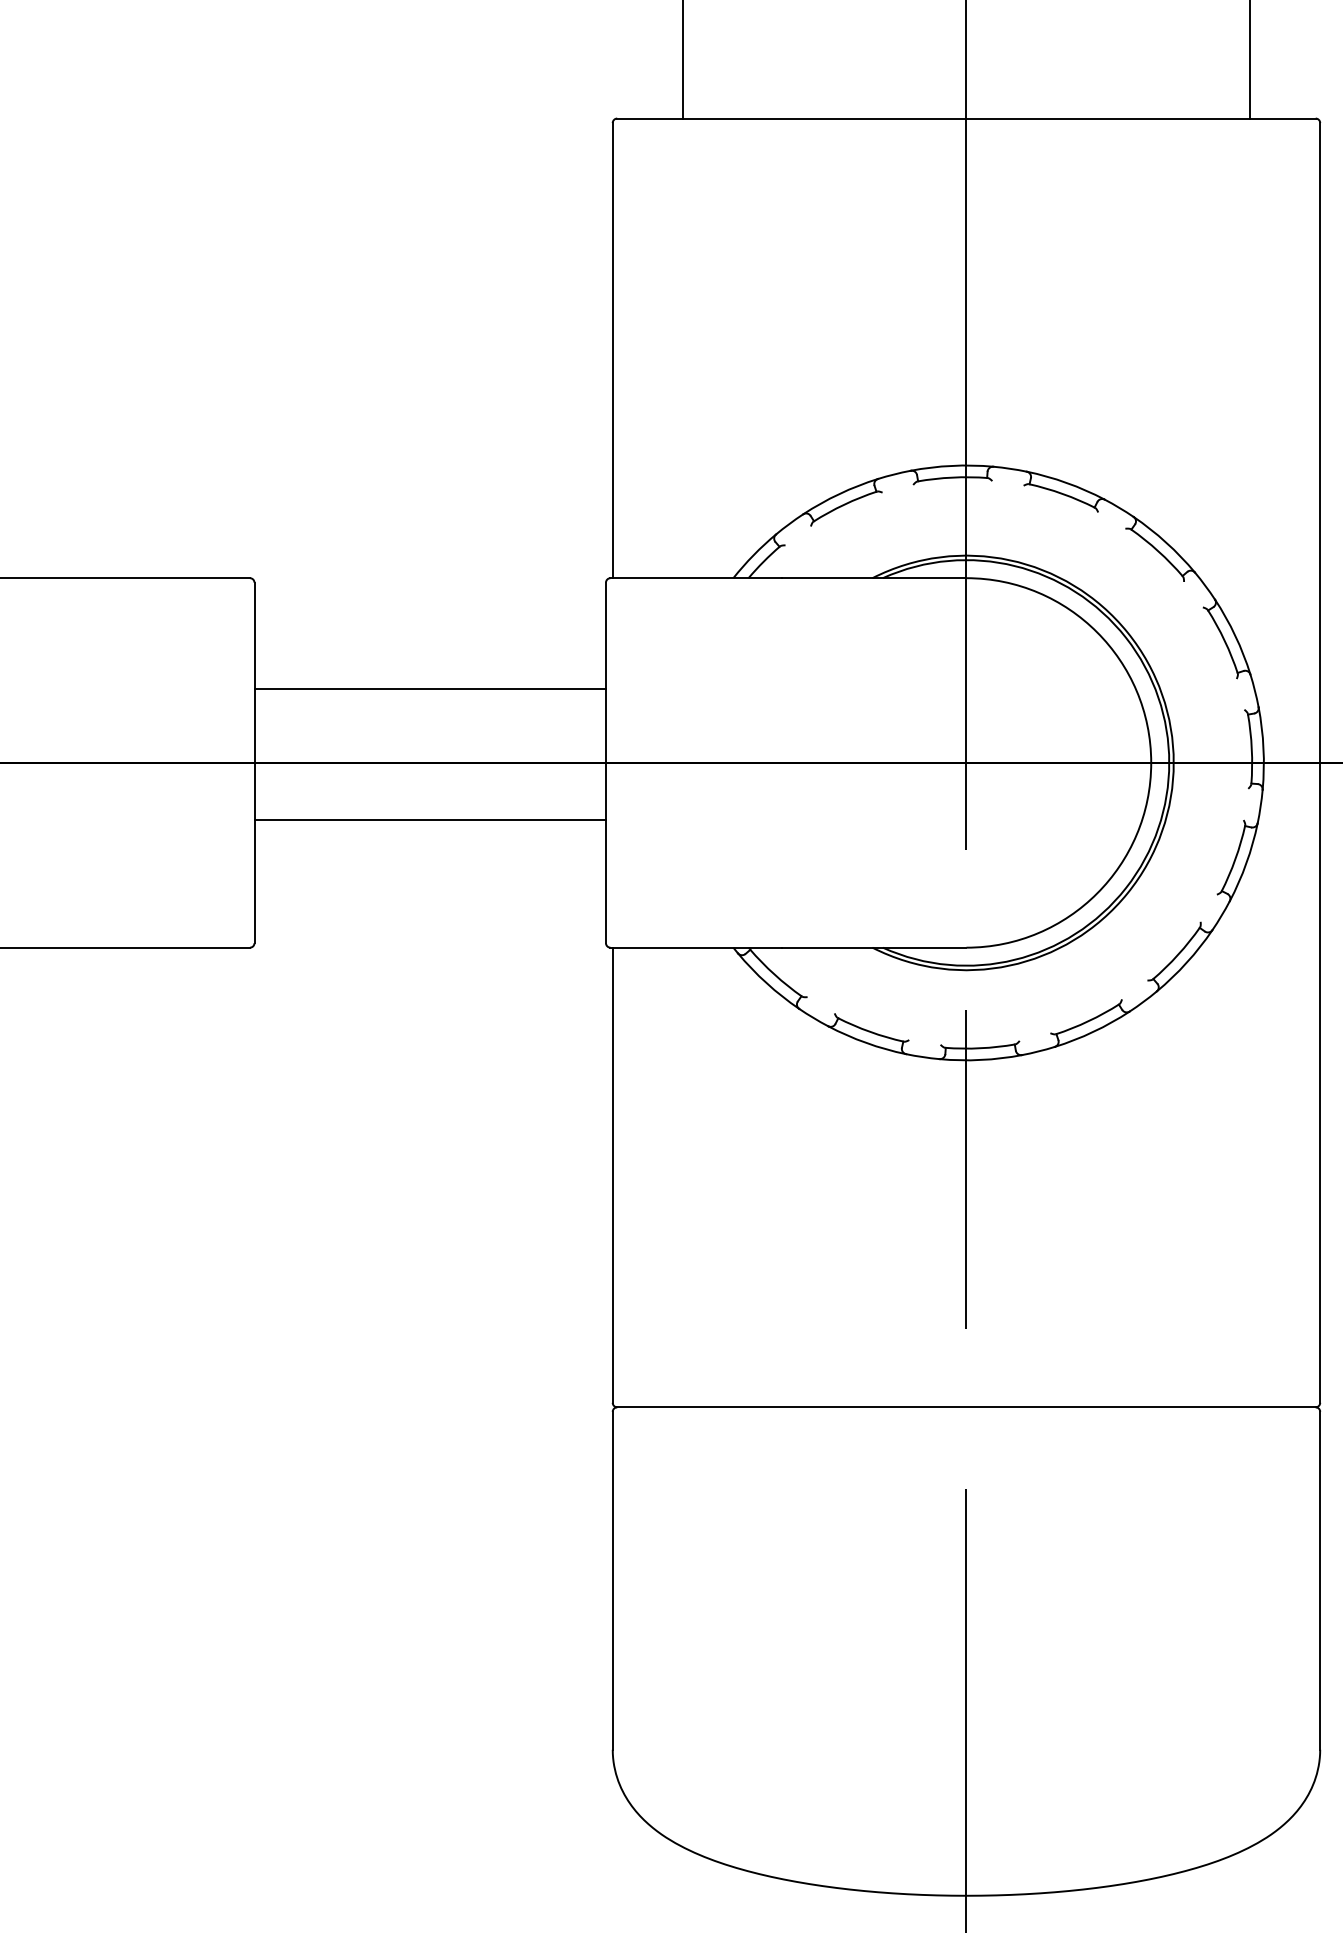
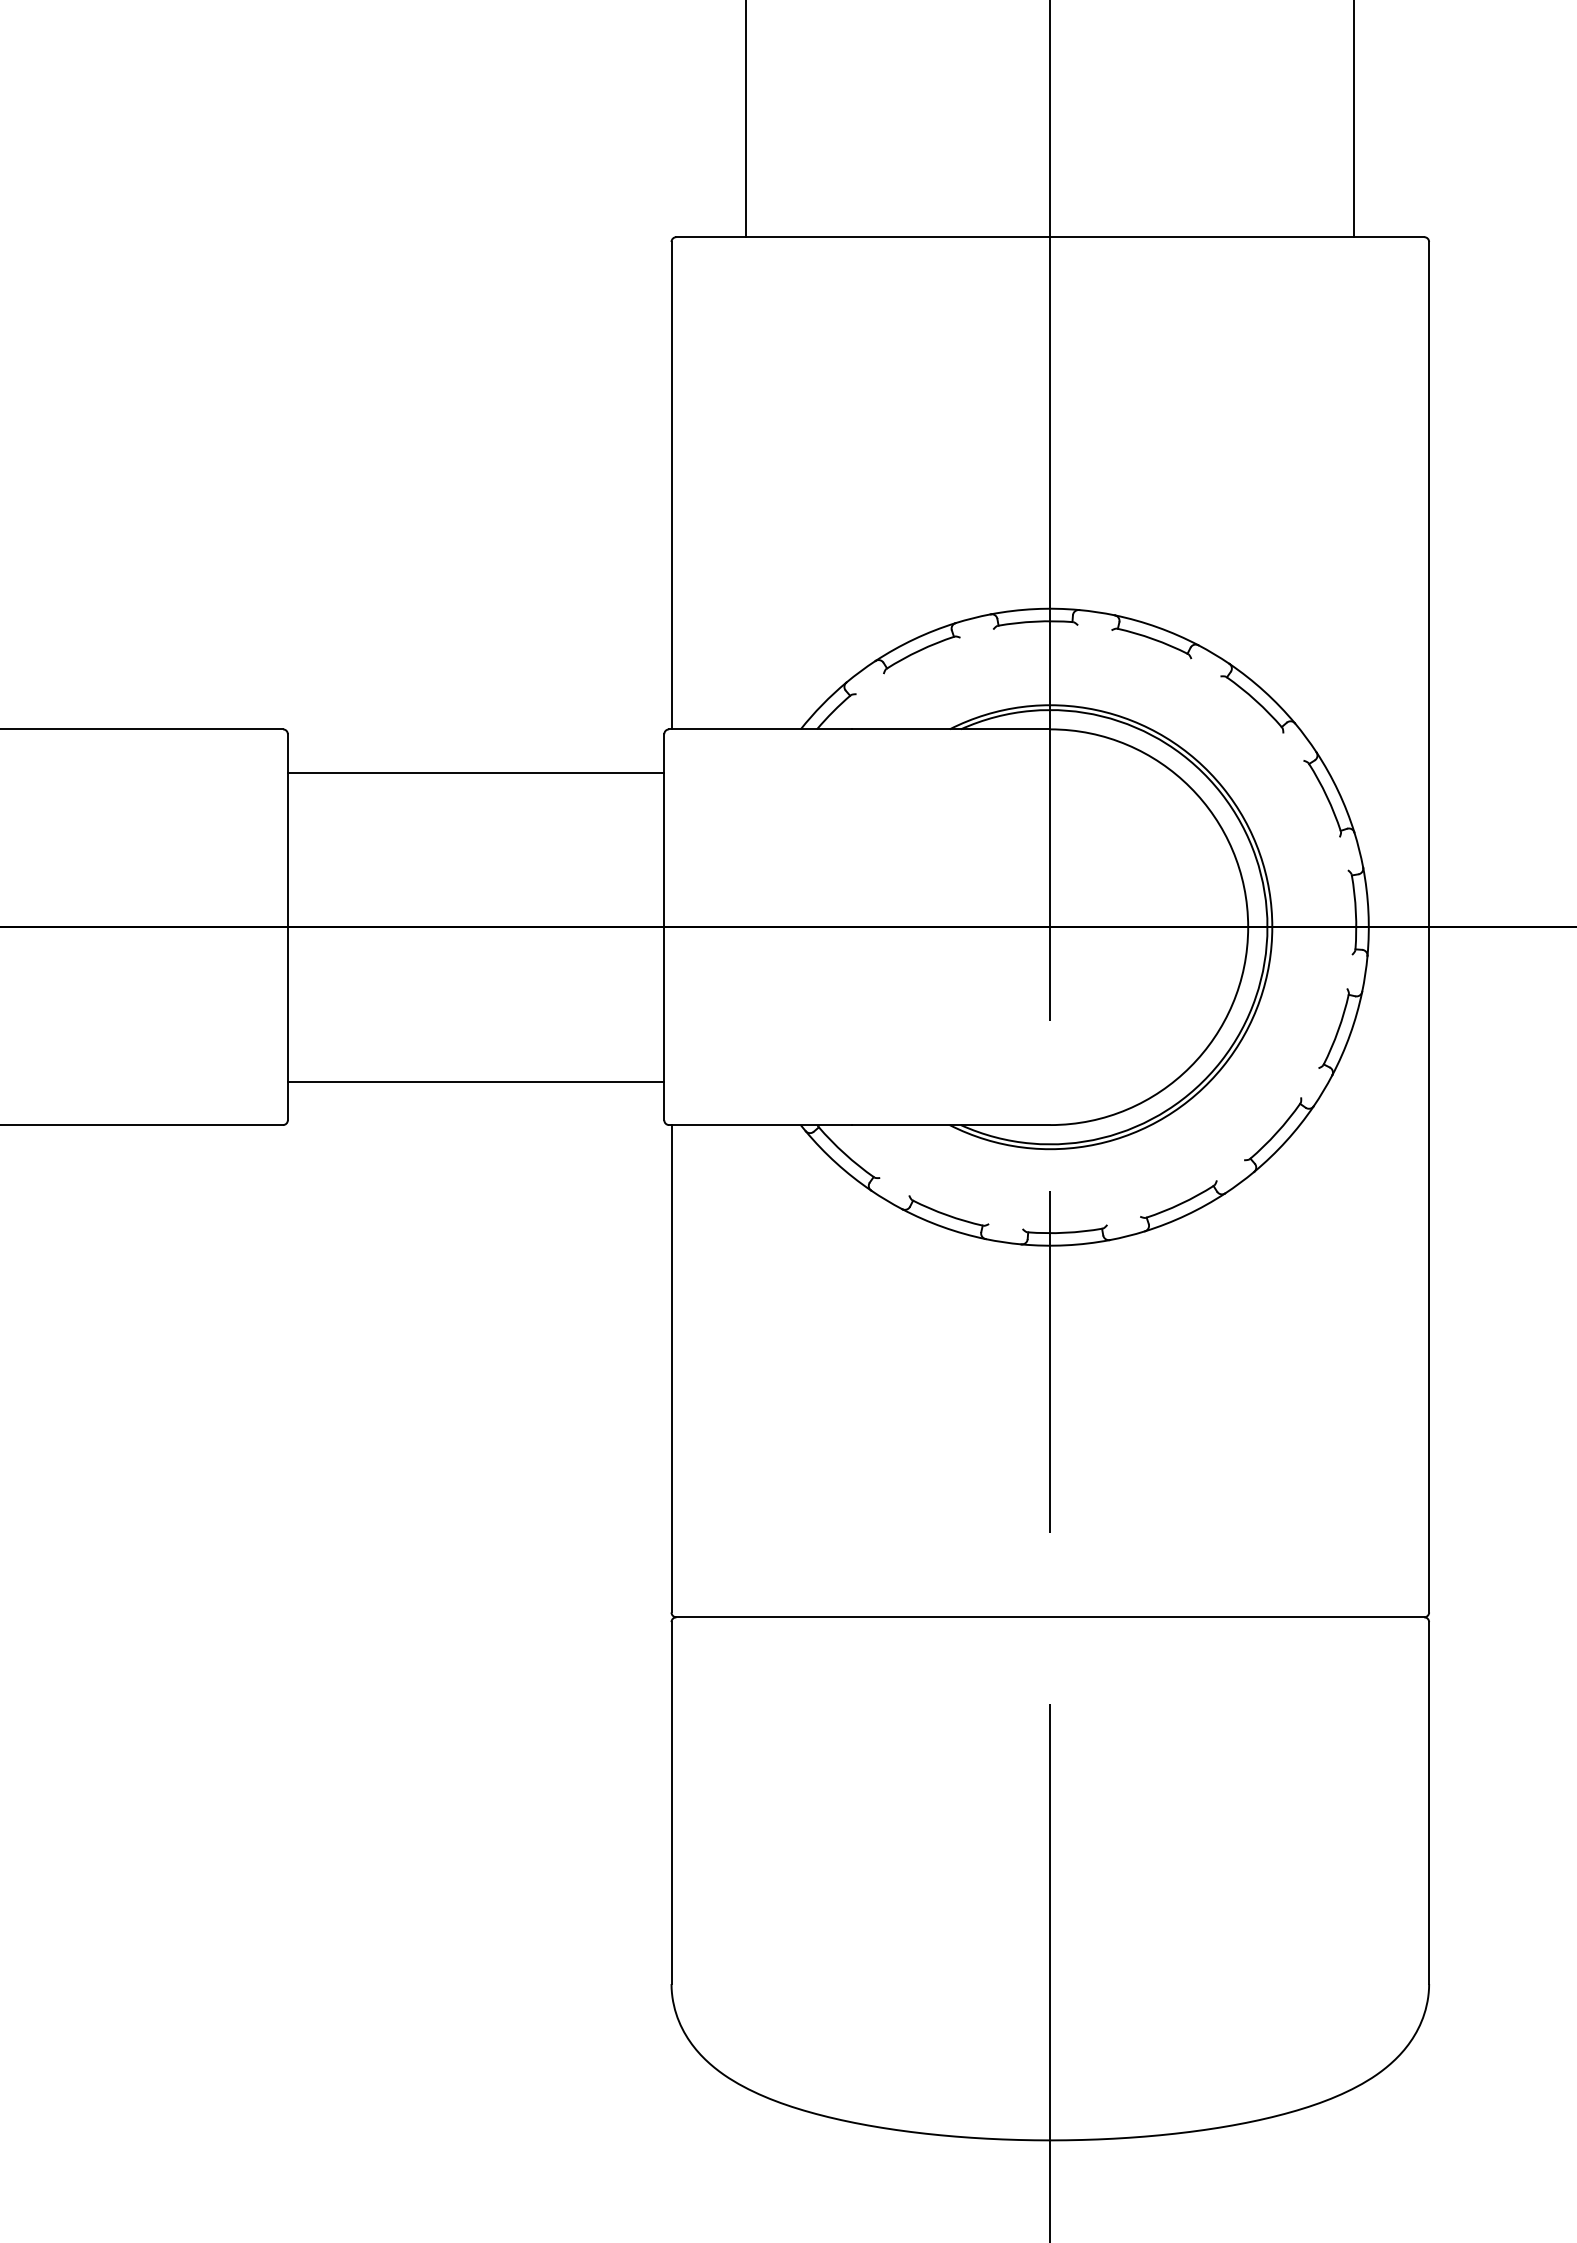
line: (429, 688) -> (475, 772), moved
line: (429, 820) -> (475, 1081), moved

